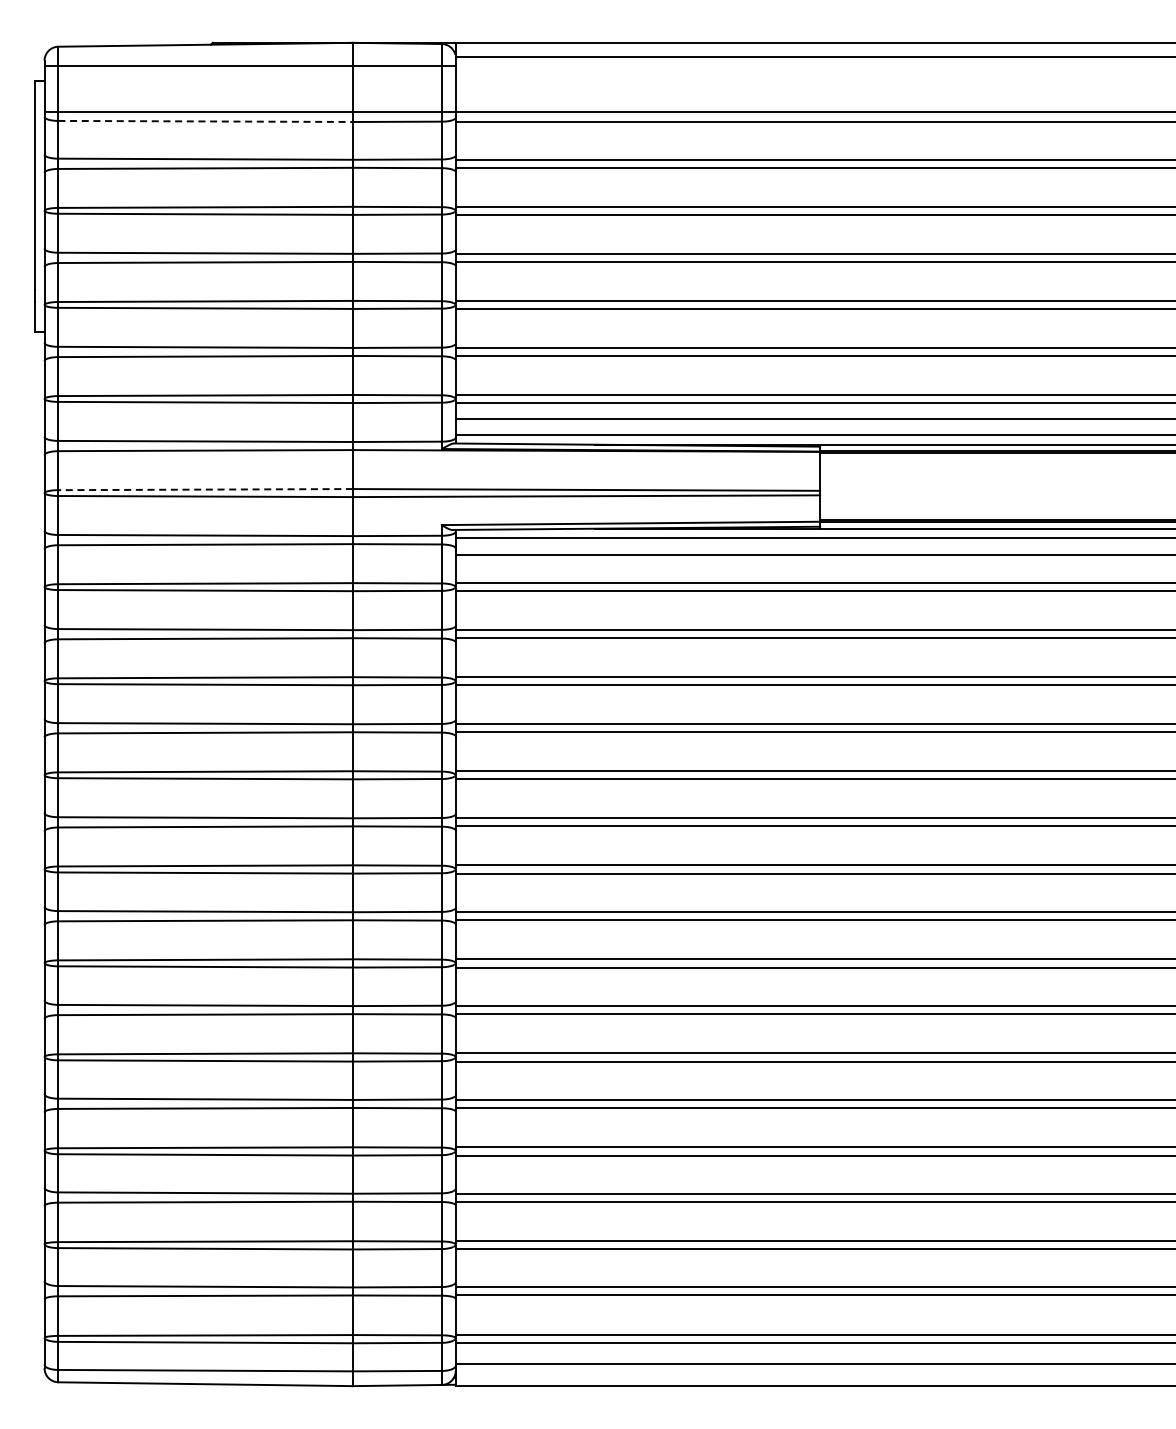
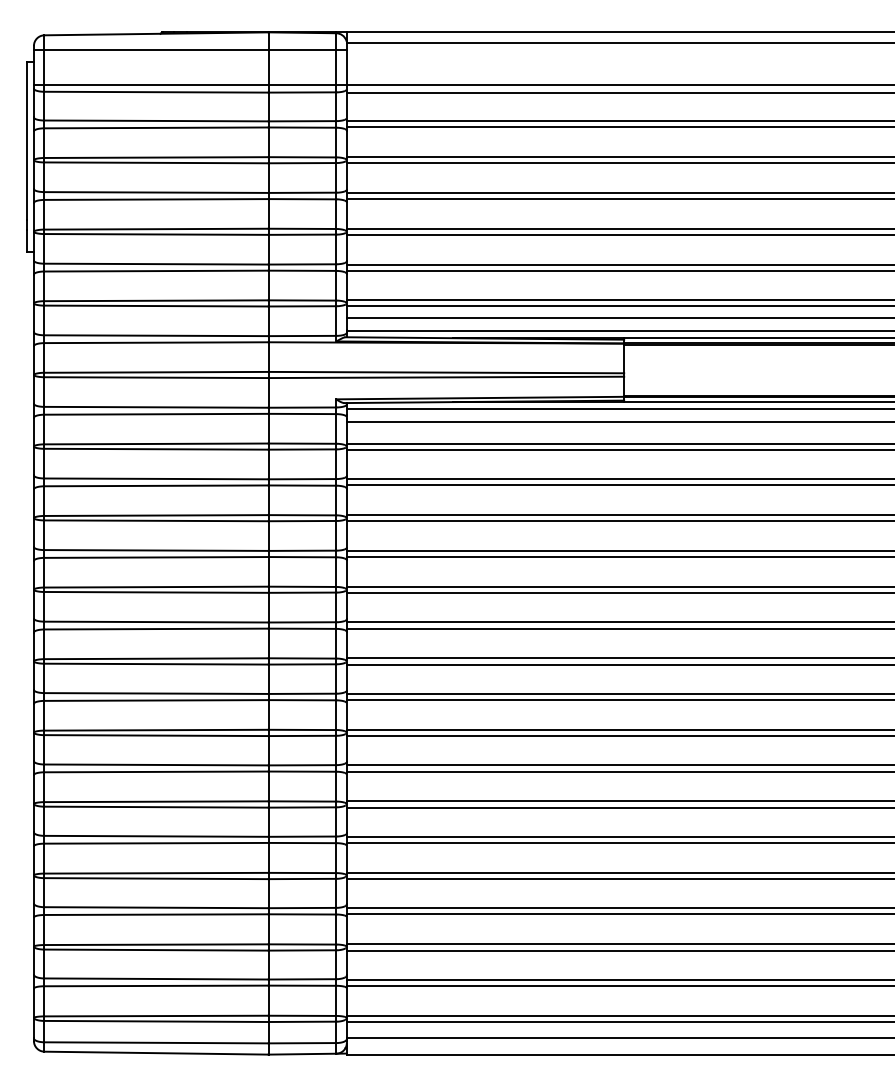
line: (206, 121) -> (157, 92), dashed -> solid
line: (205, 489) -> (156, 372), dashed -> solid

